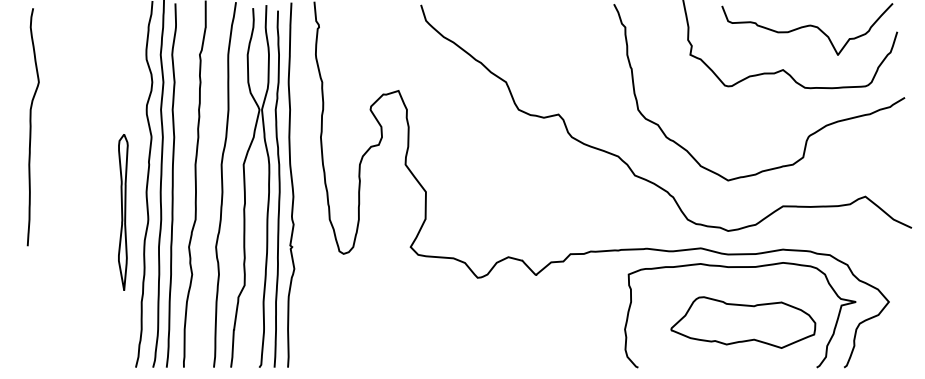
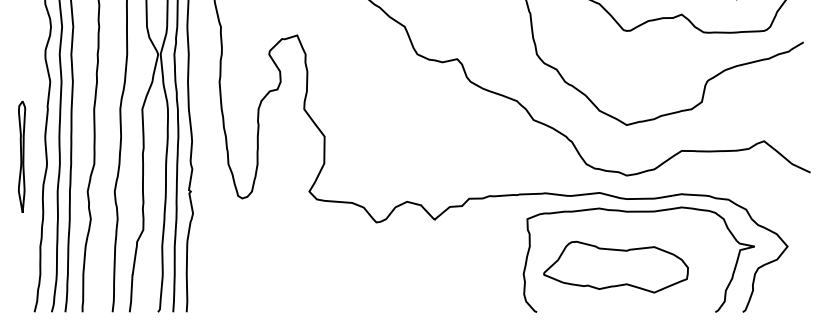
part: (123, 212) -> (22, 157), size x0.71
part: (743, 322) -> (616, 267), moved

